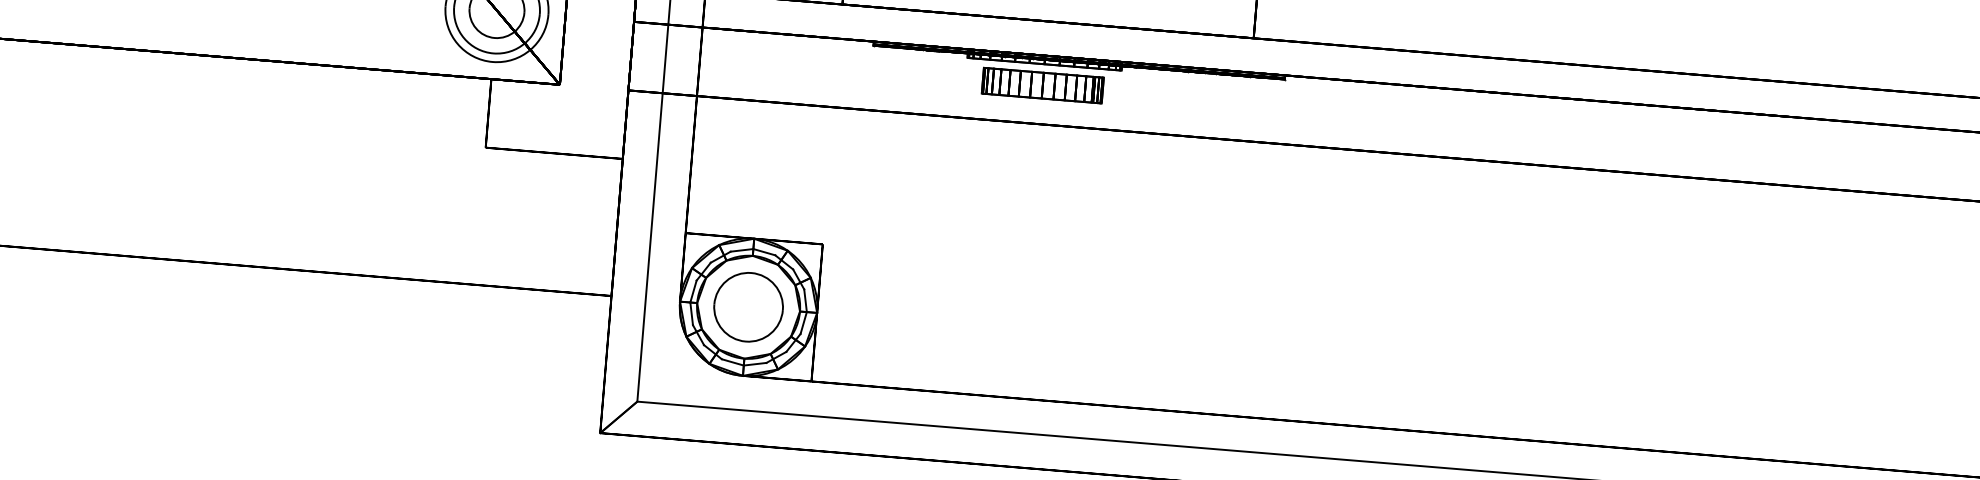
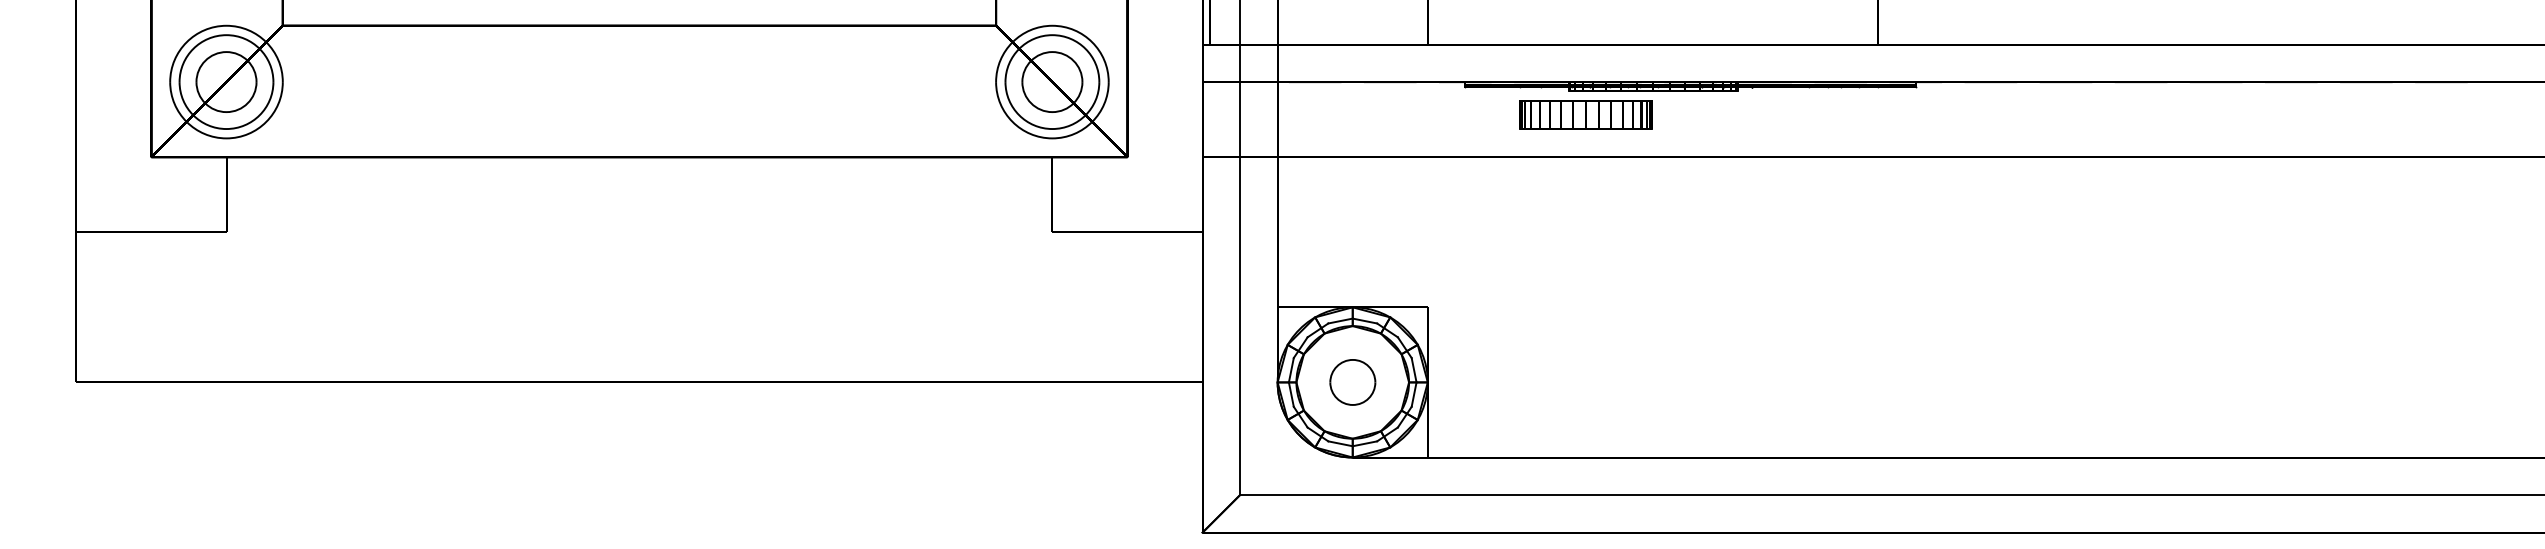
part: (1042, 85) -> (1585, 114), moved
part: (748, 307) -> (1352, 382), size x0.6

